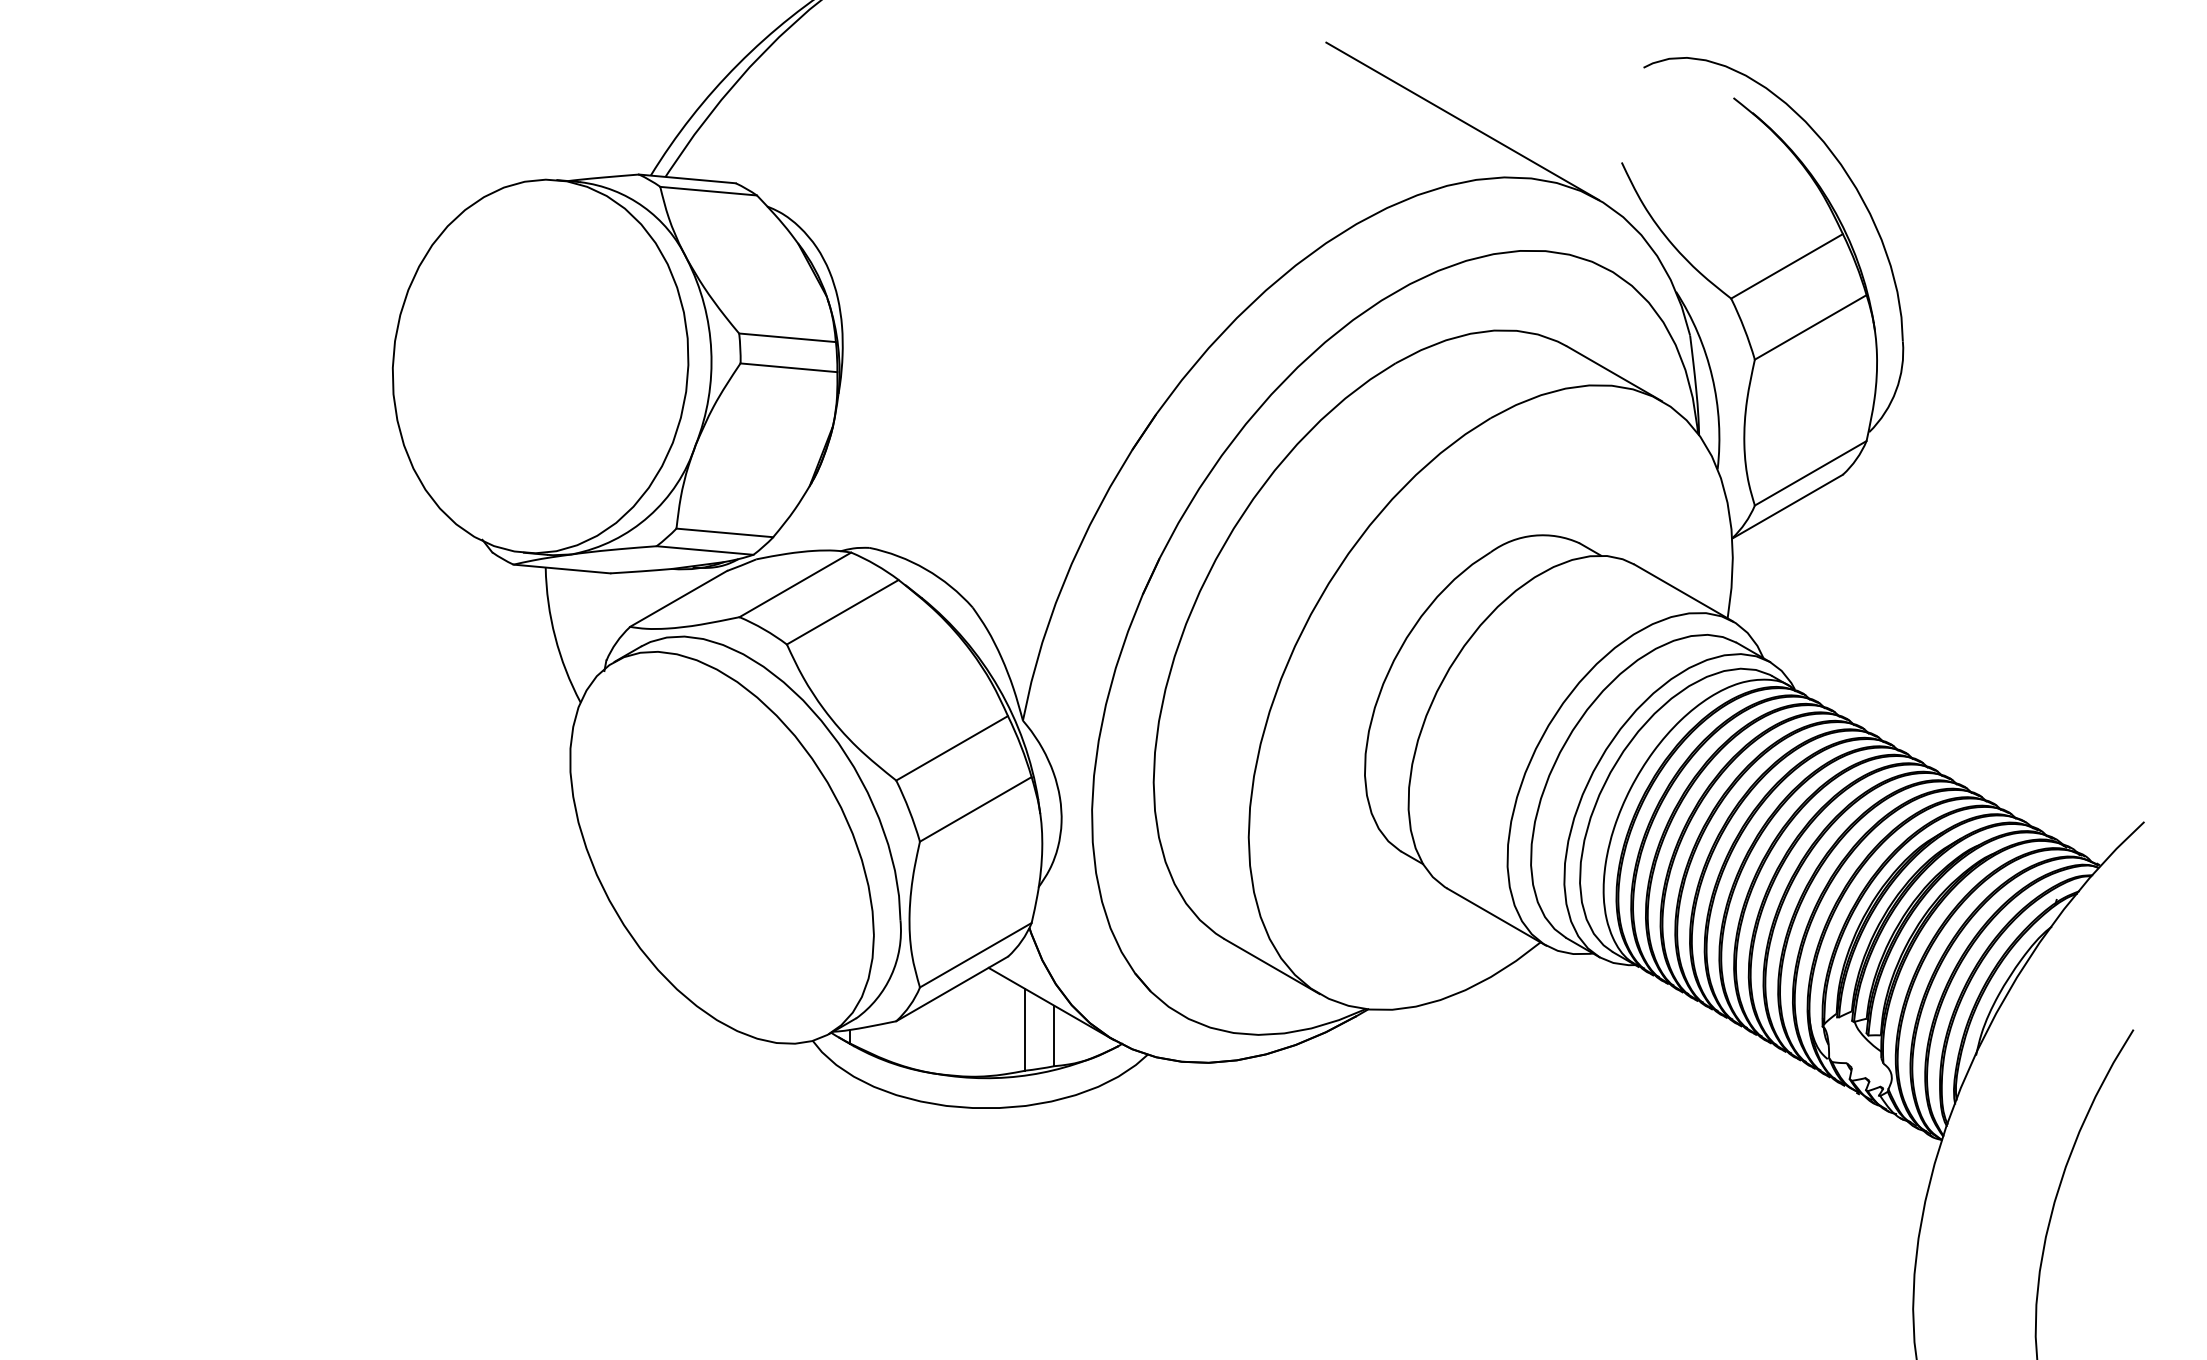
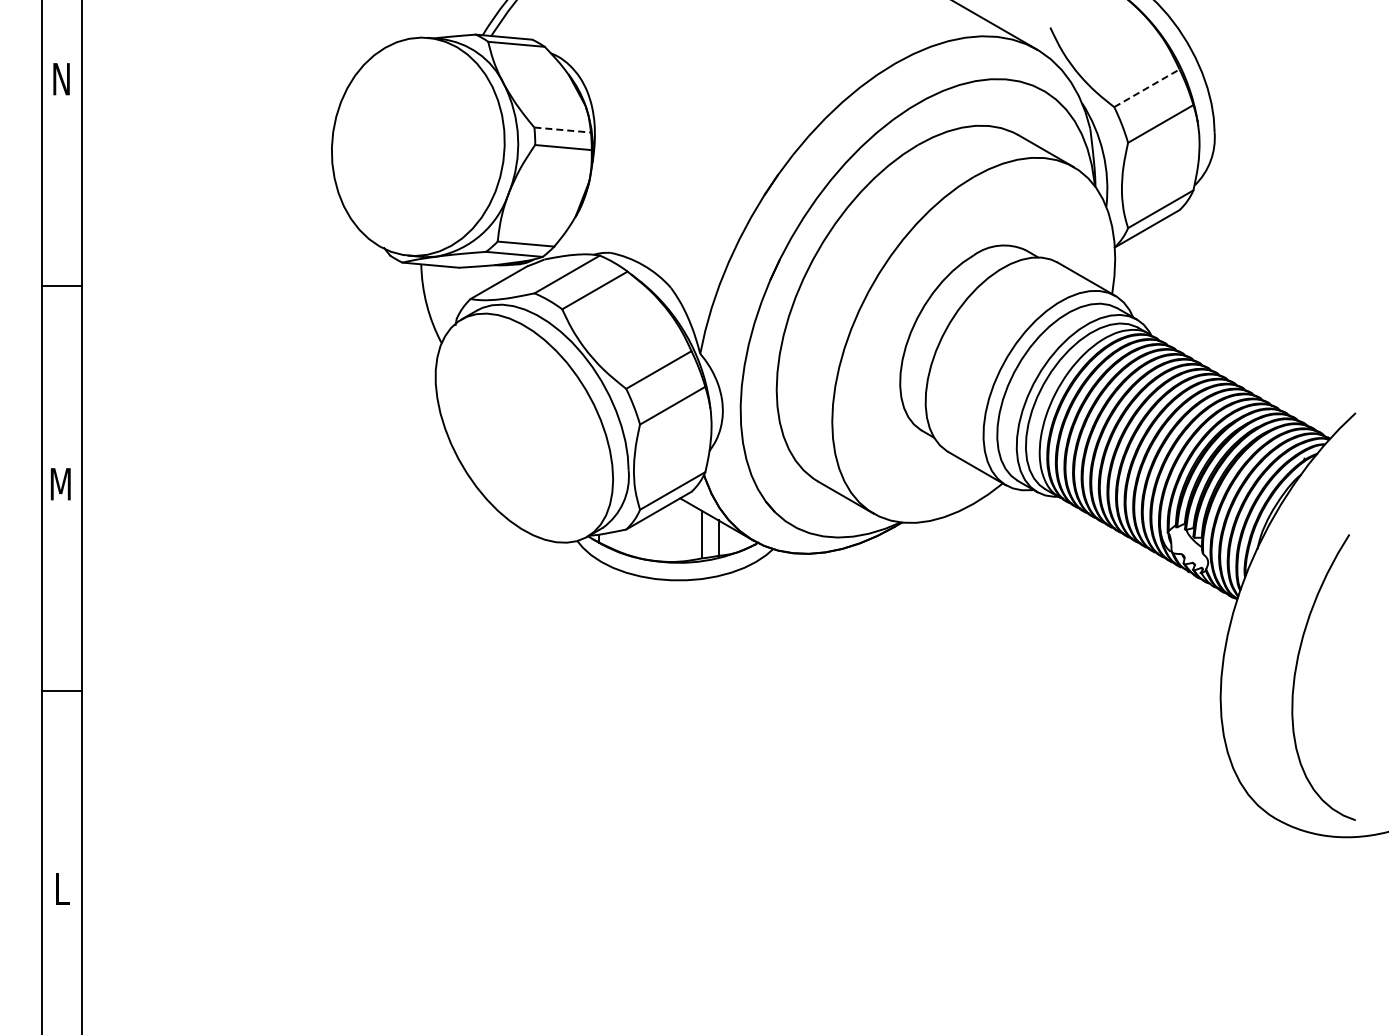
line: (1786, 266) -> (1146, 88), solid -> dashed
line: (788, 338) -> (563, 130), solid -> dashed

